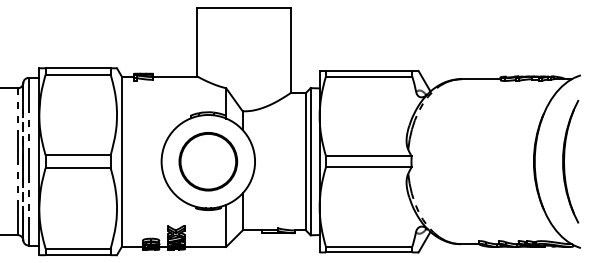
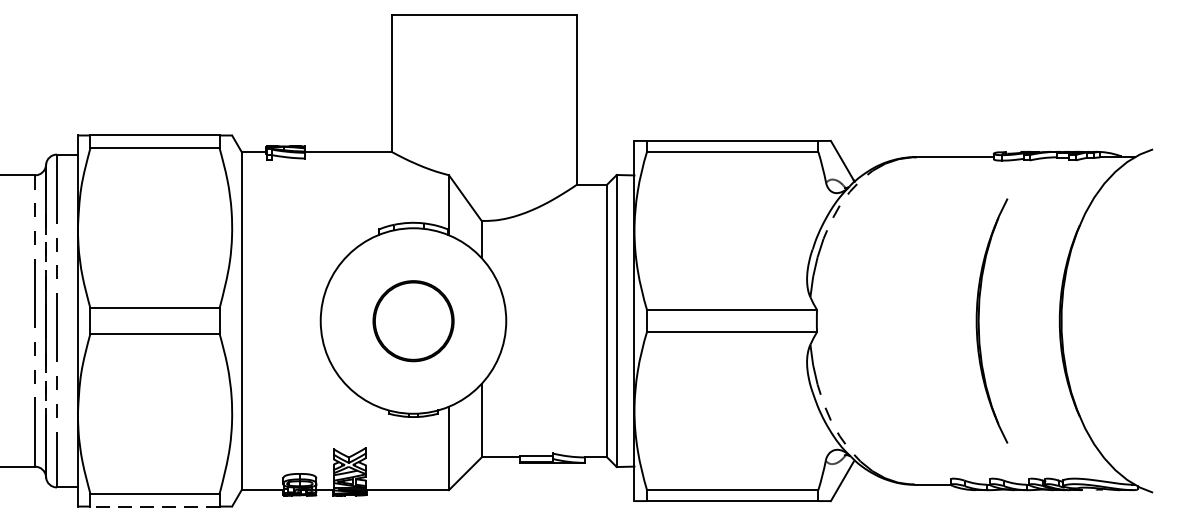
part: (208, 161) -> (413, 320), size x0.7
part: (570, 161) -> (991, 320), moved
line: (78, 255) -> (155, 507), solid -> dashed

